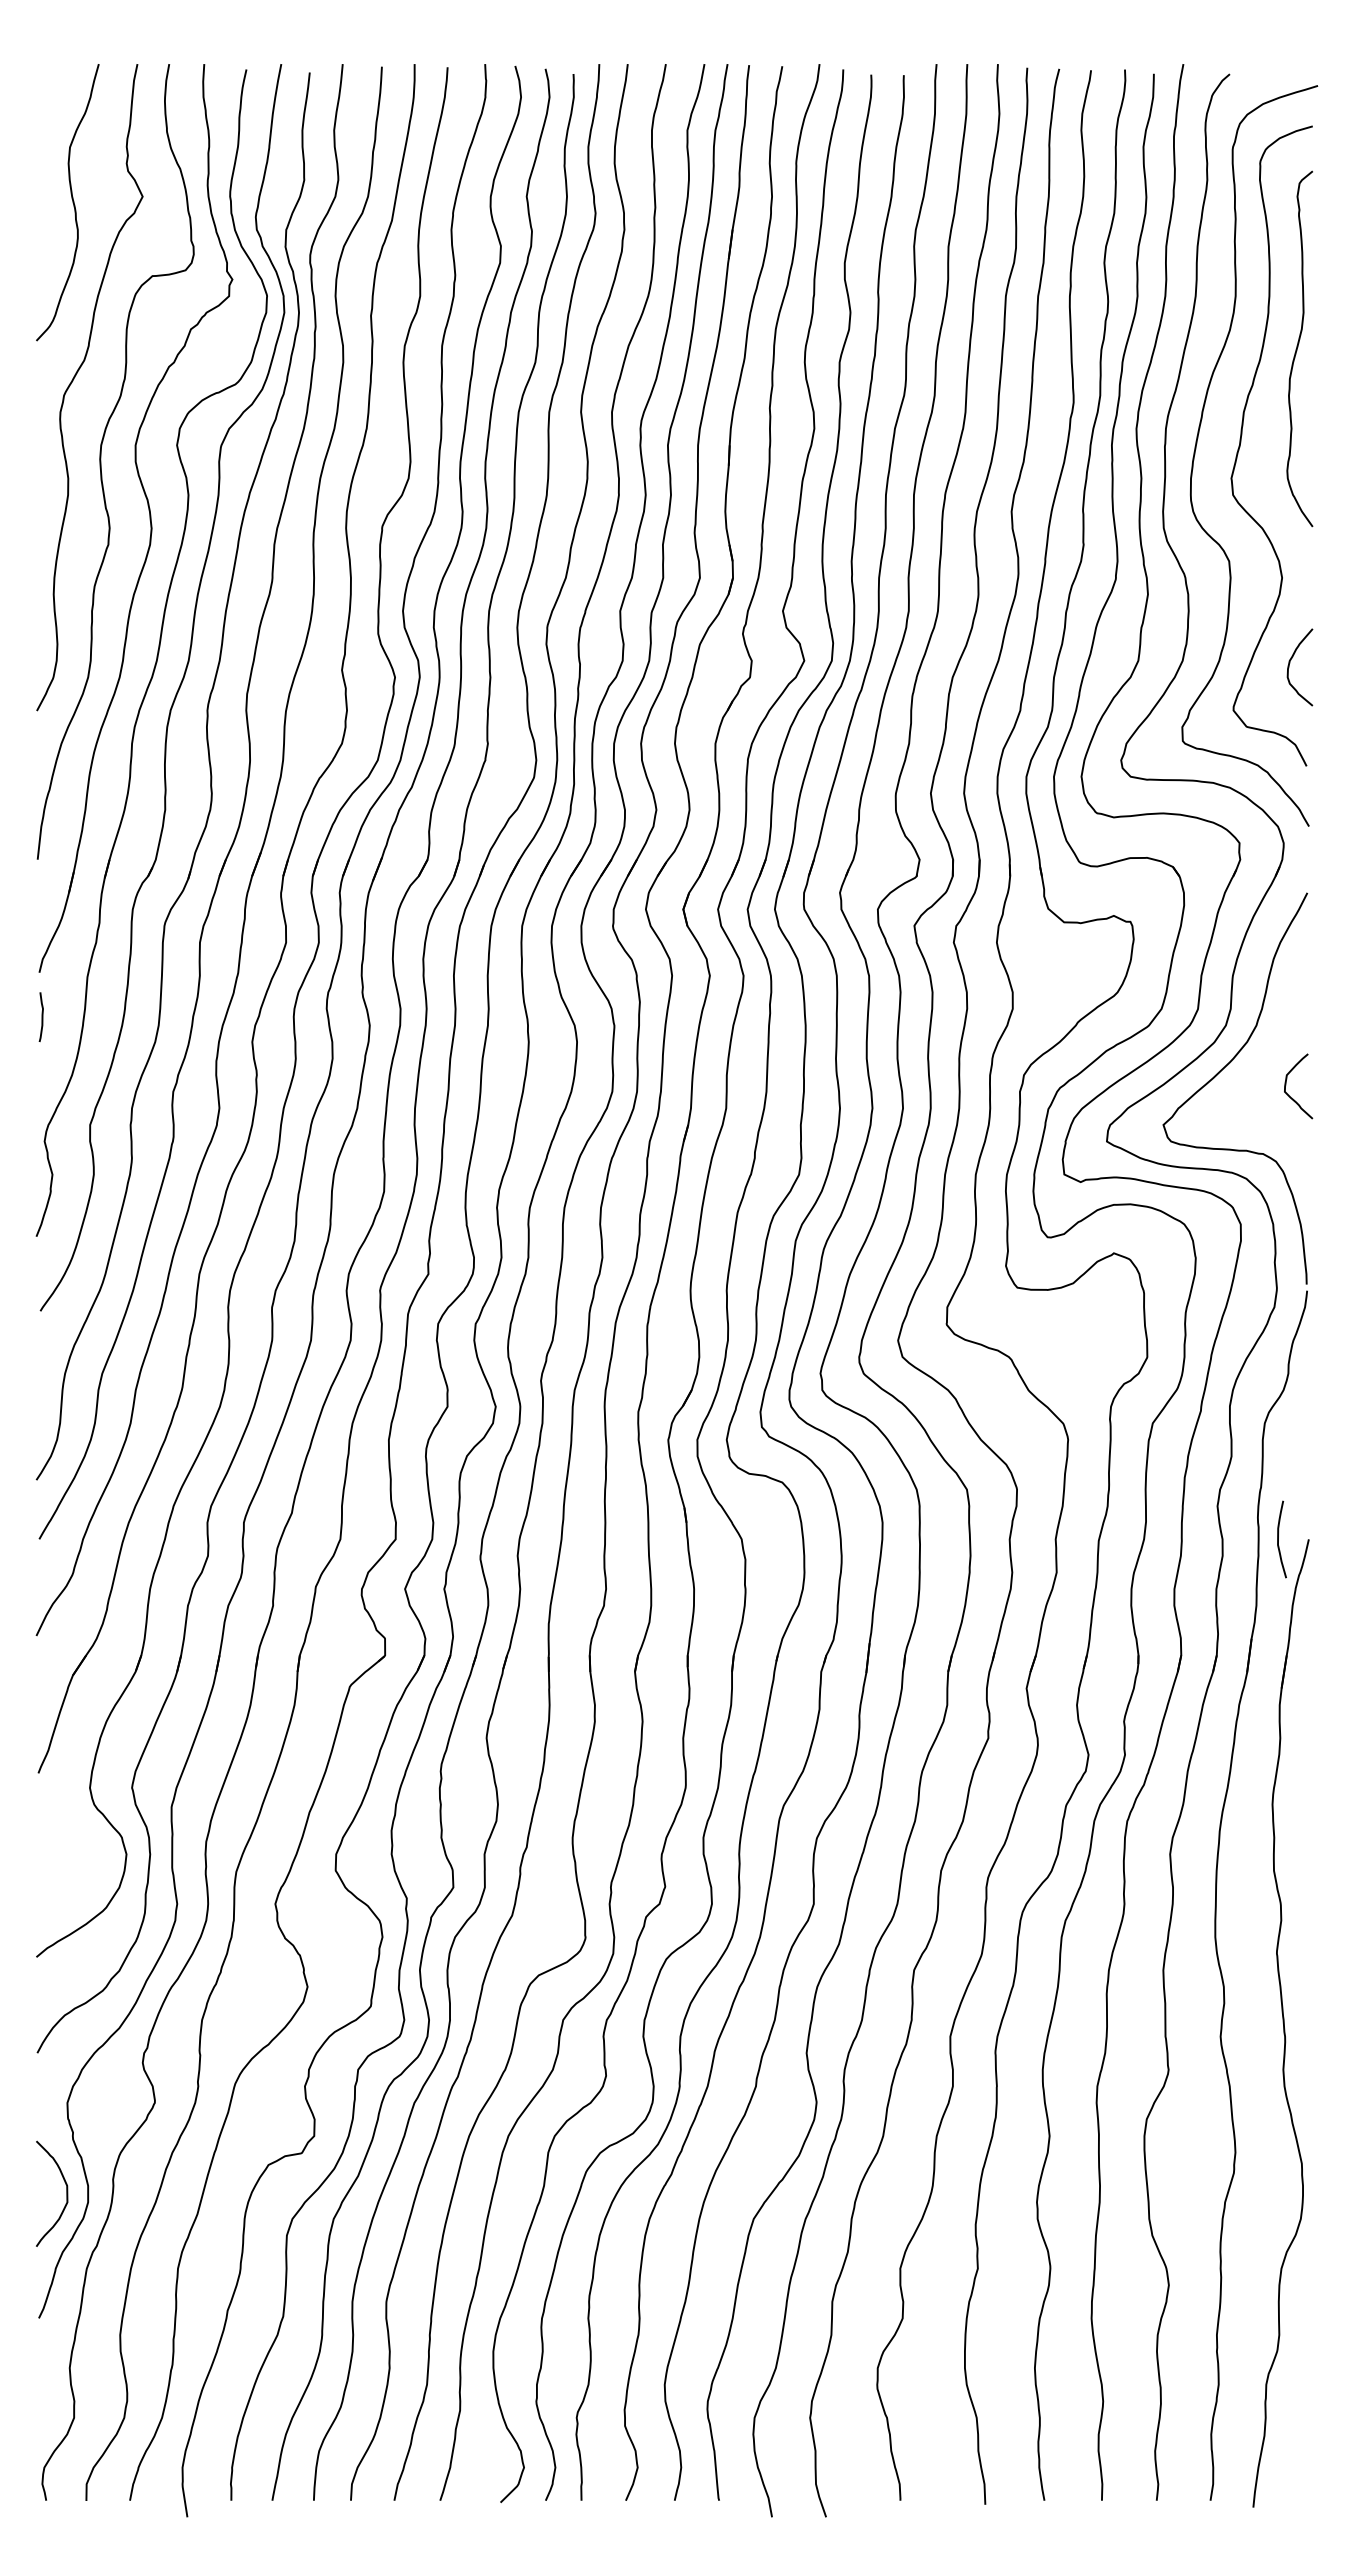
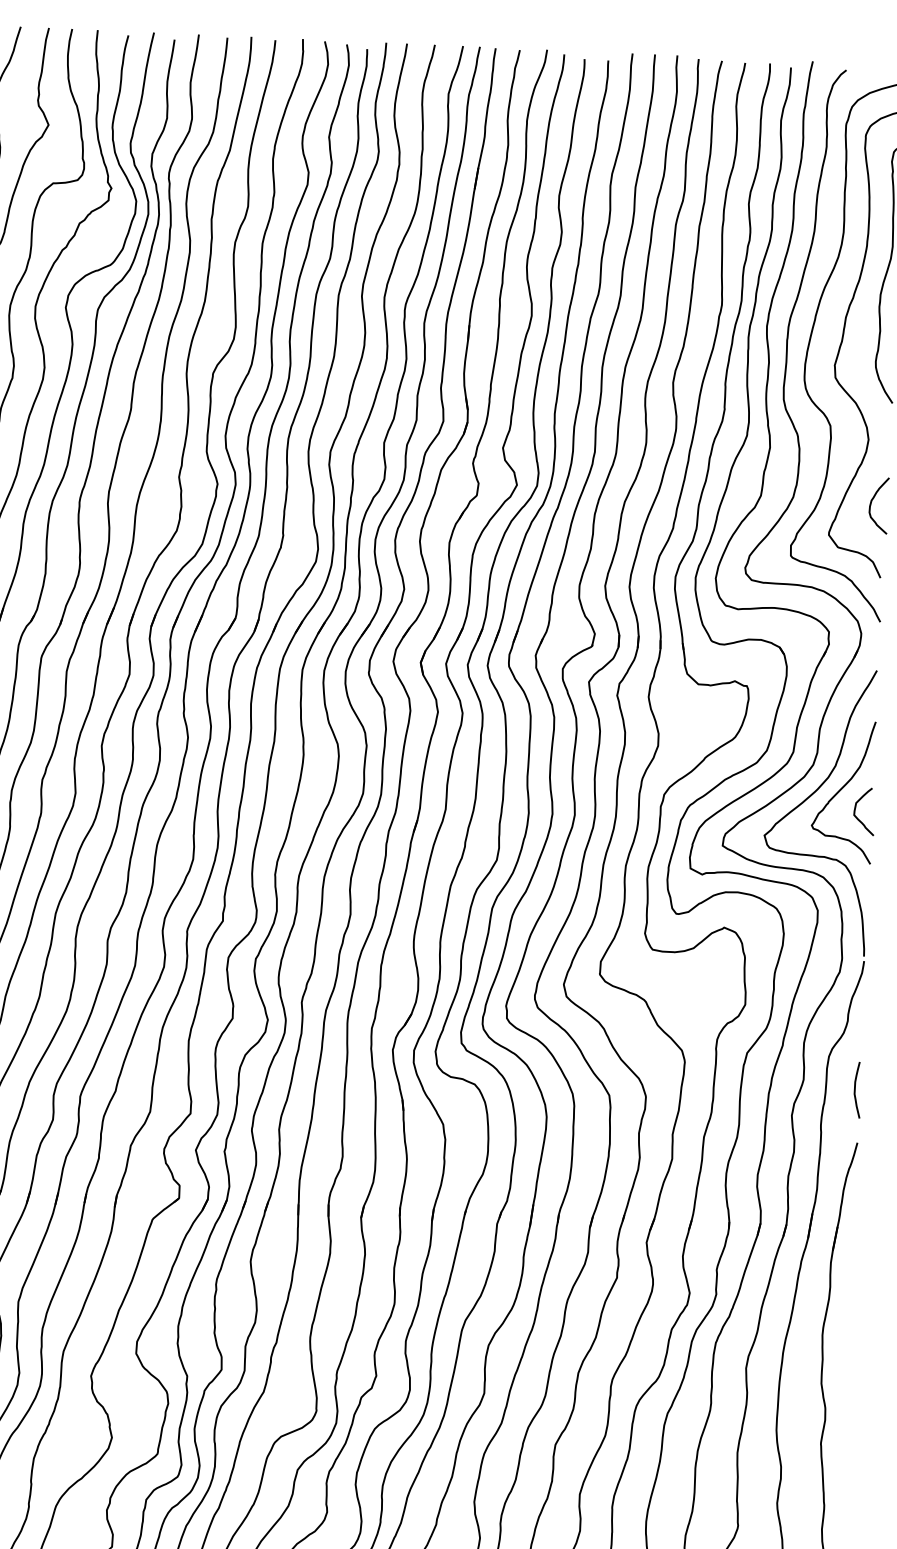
curve: (1266, 1057) -> (841, 789), added
curve: (1278, 1539) -> (855, 1090), moved

